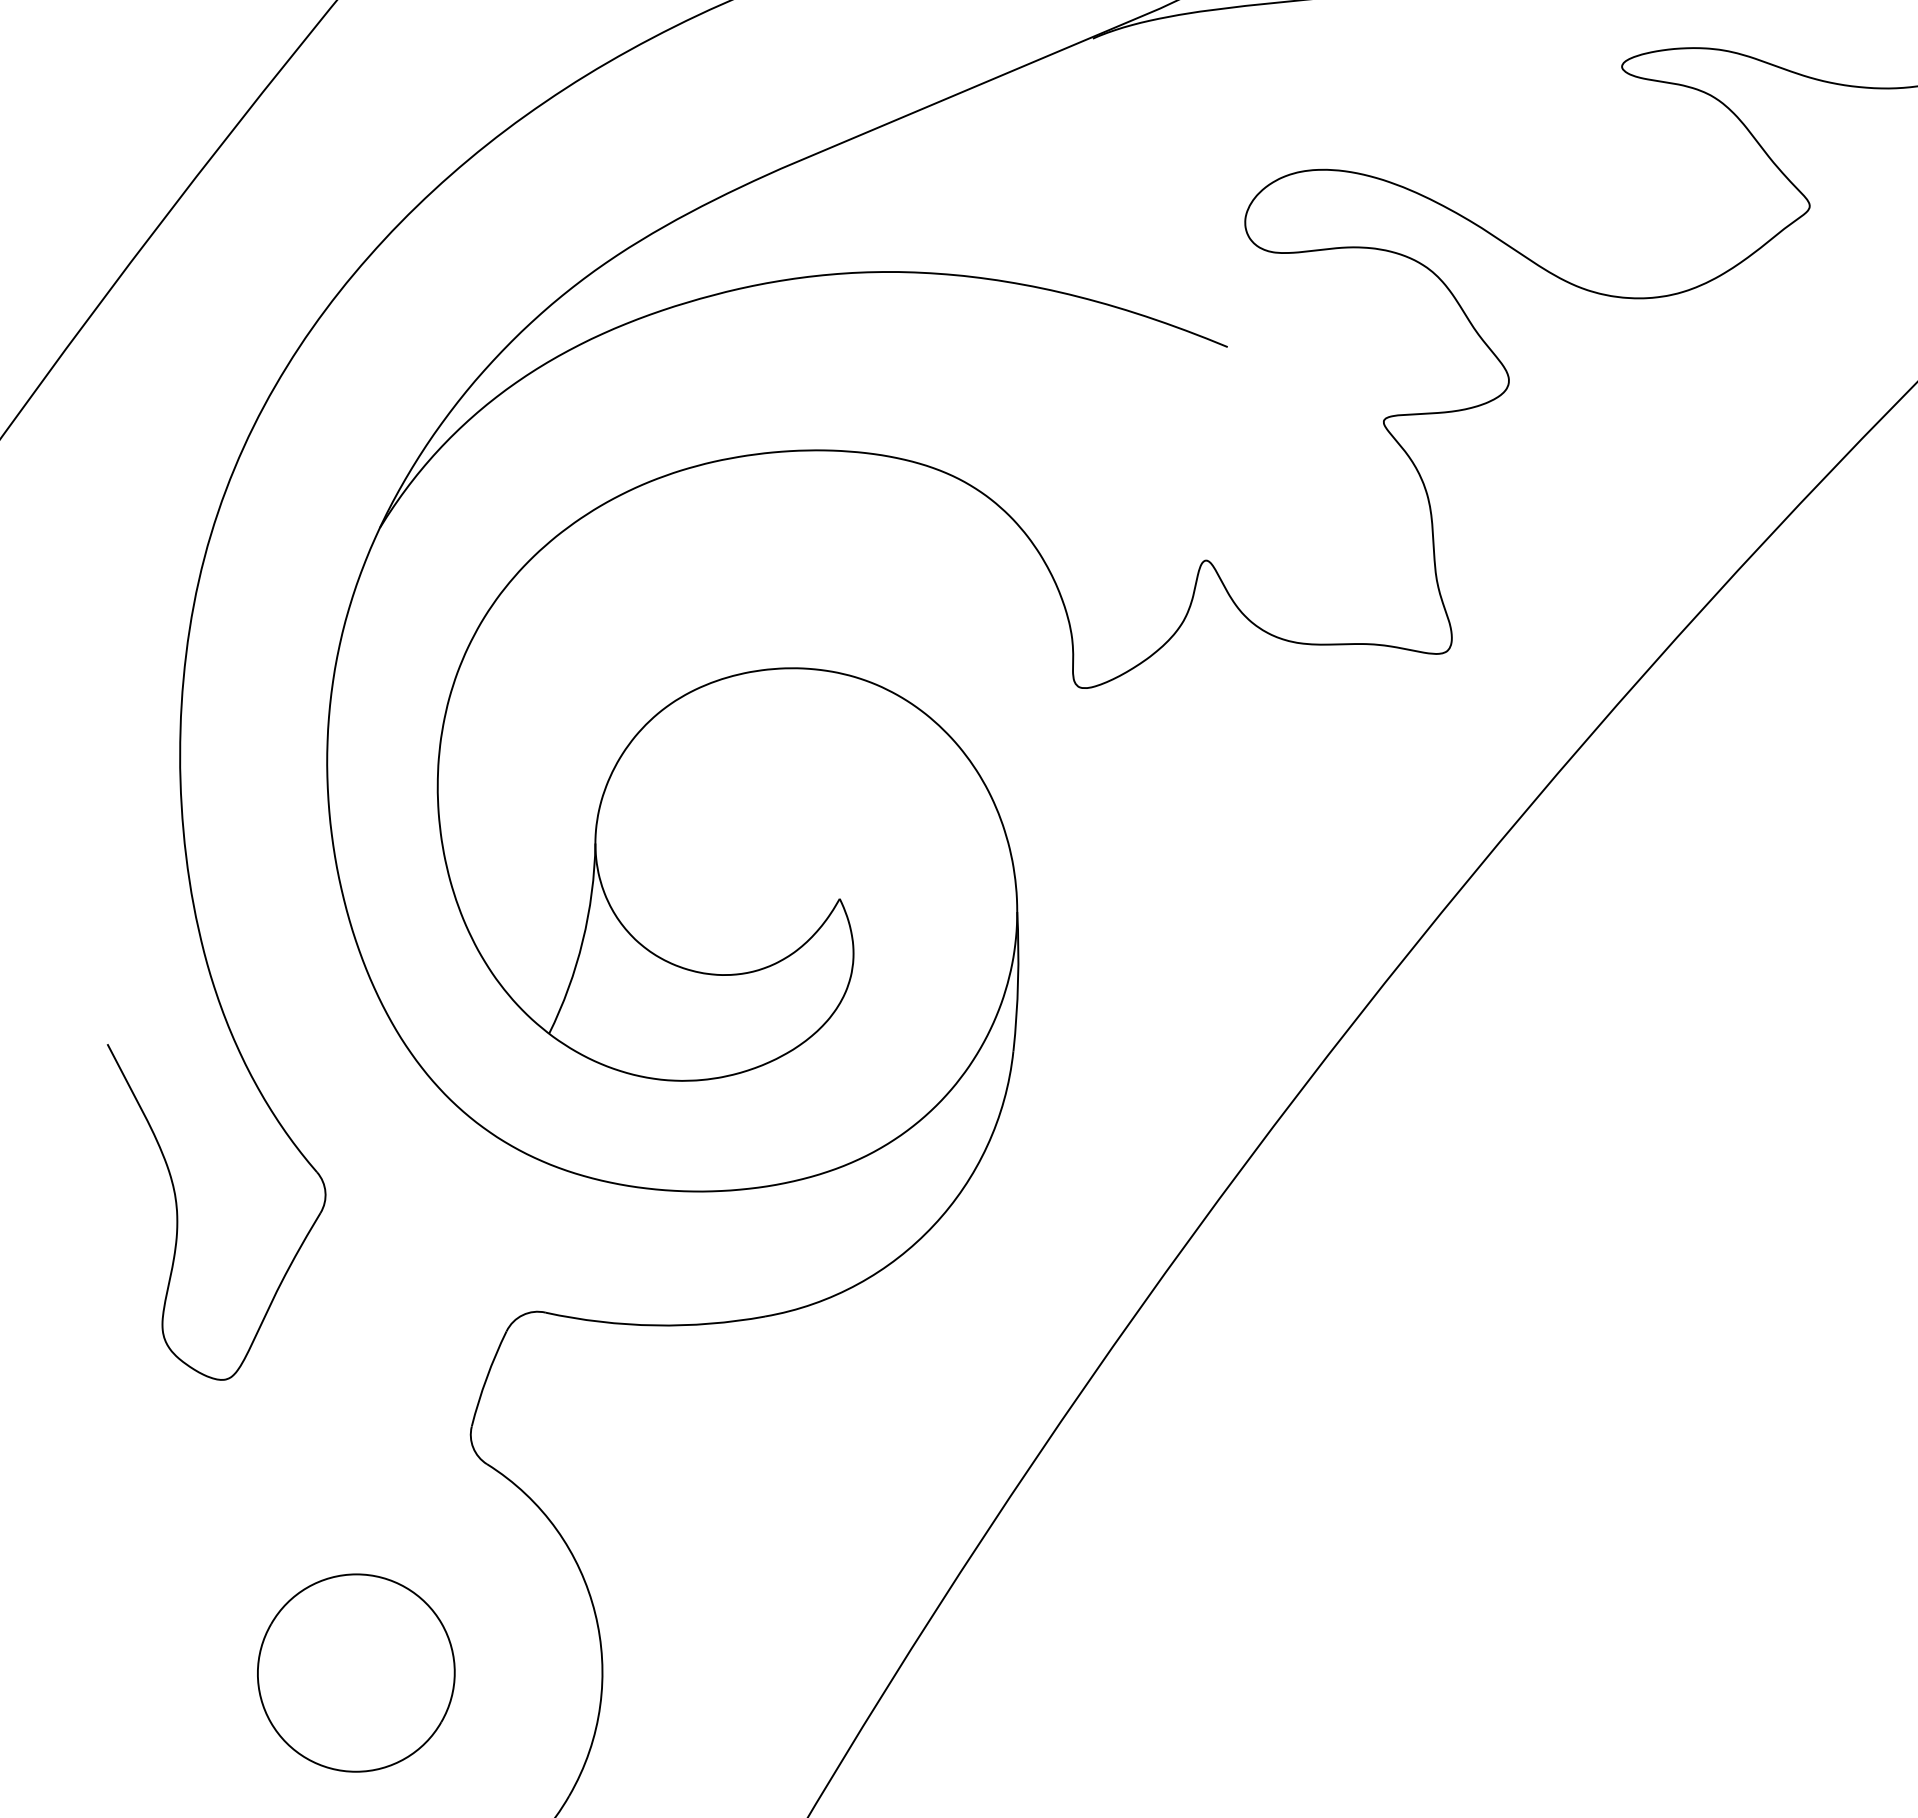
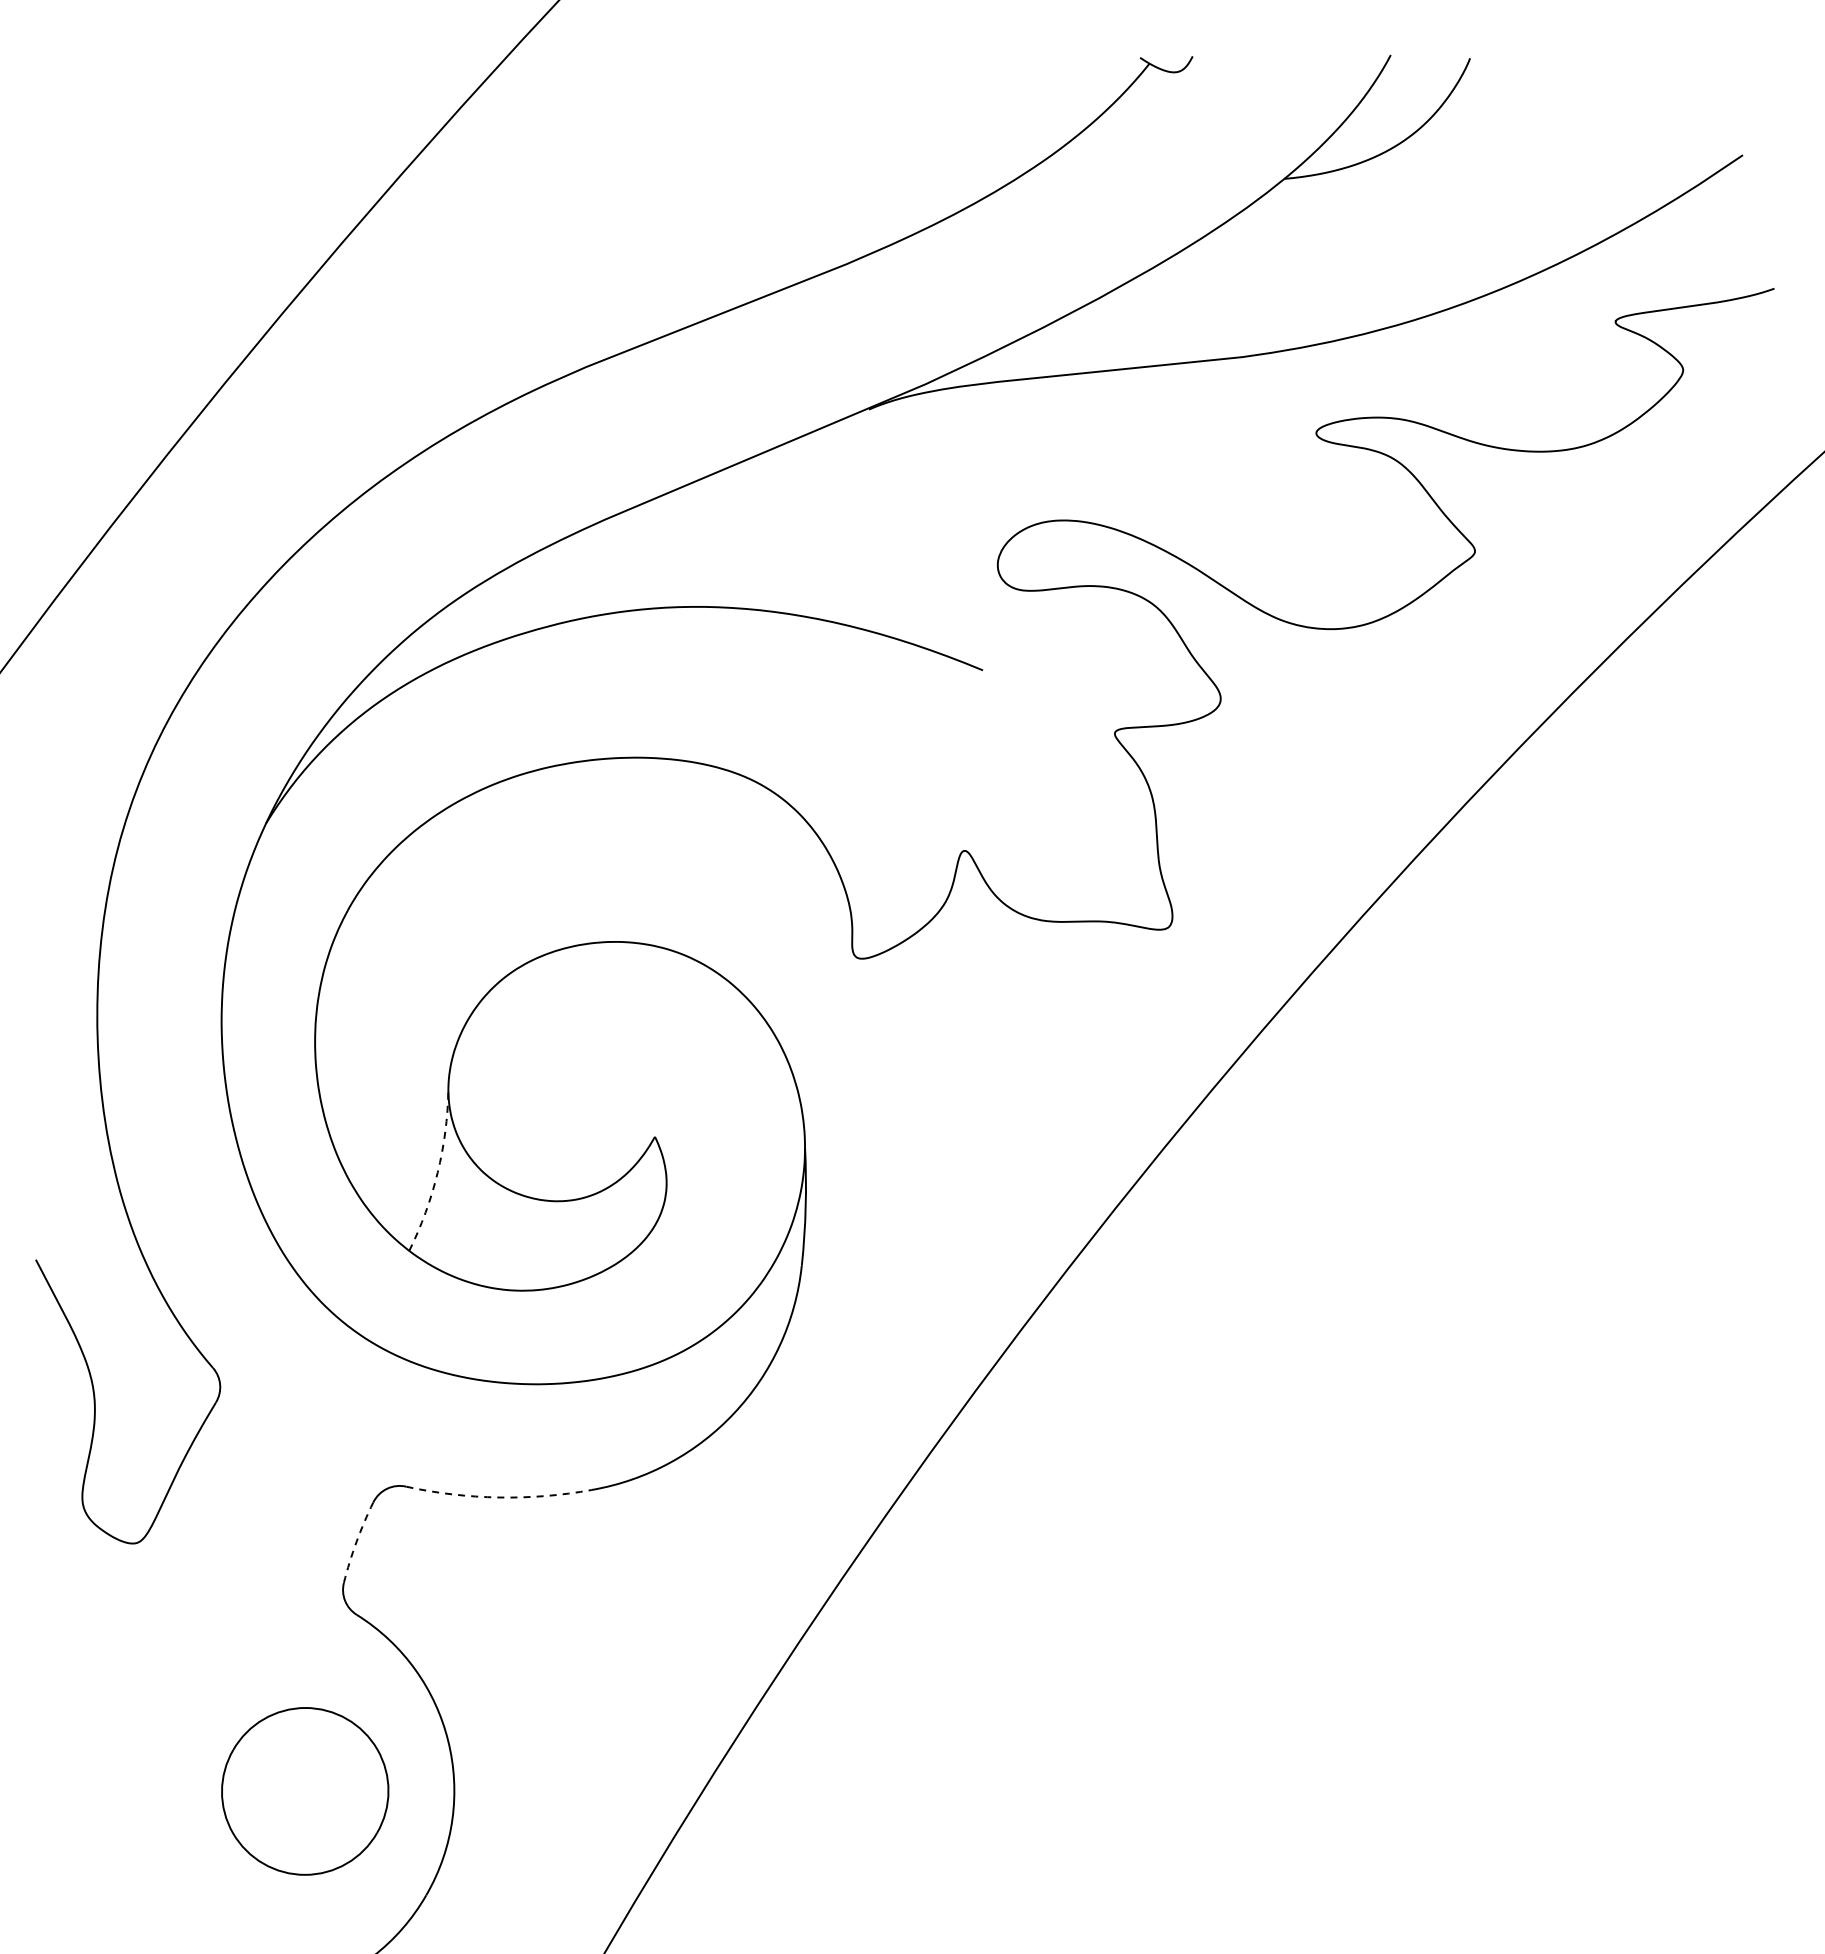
arc: (582, 941) -> (437, 1172), solid -> dashed
arc: (654, 1325) -> (498, 1497), solid -> dashed
arc: (486, 1377) -> (356, 1541), solid -> dashed
part: (356, 1673) -> (305, 1791), moved

